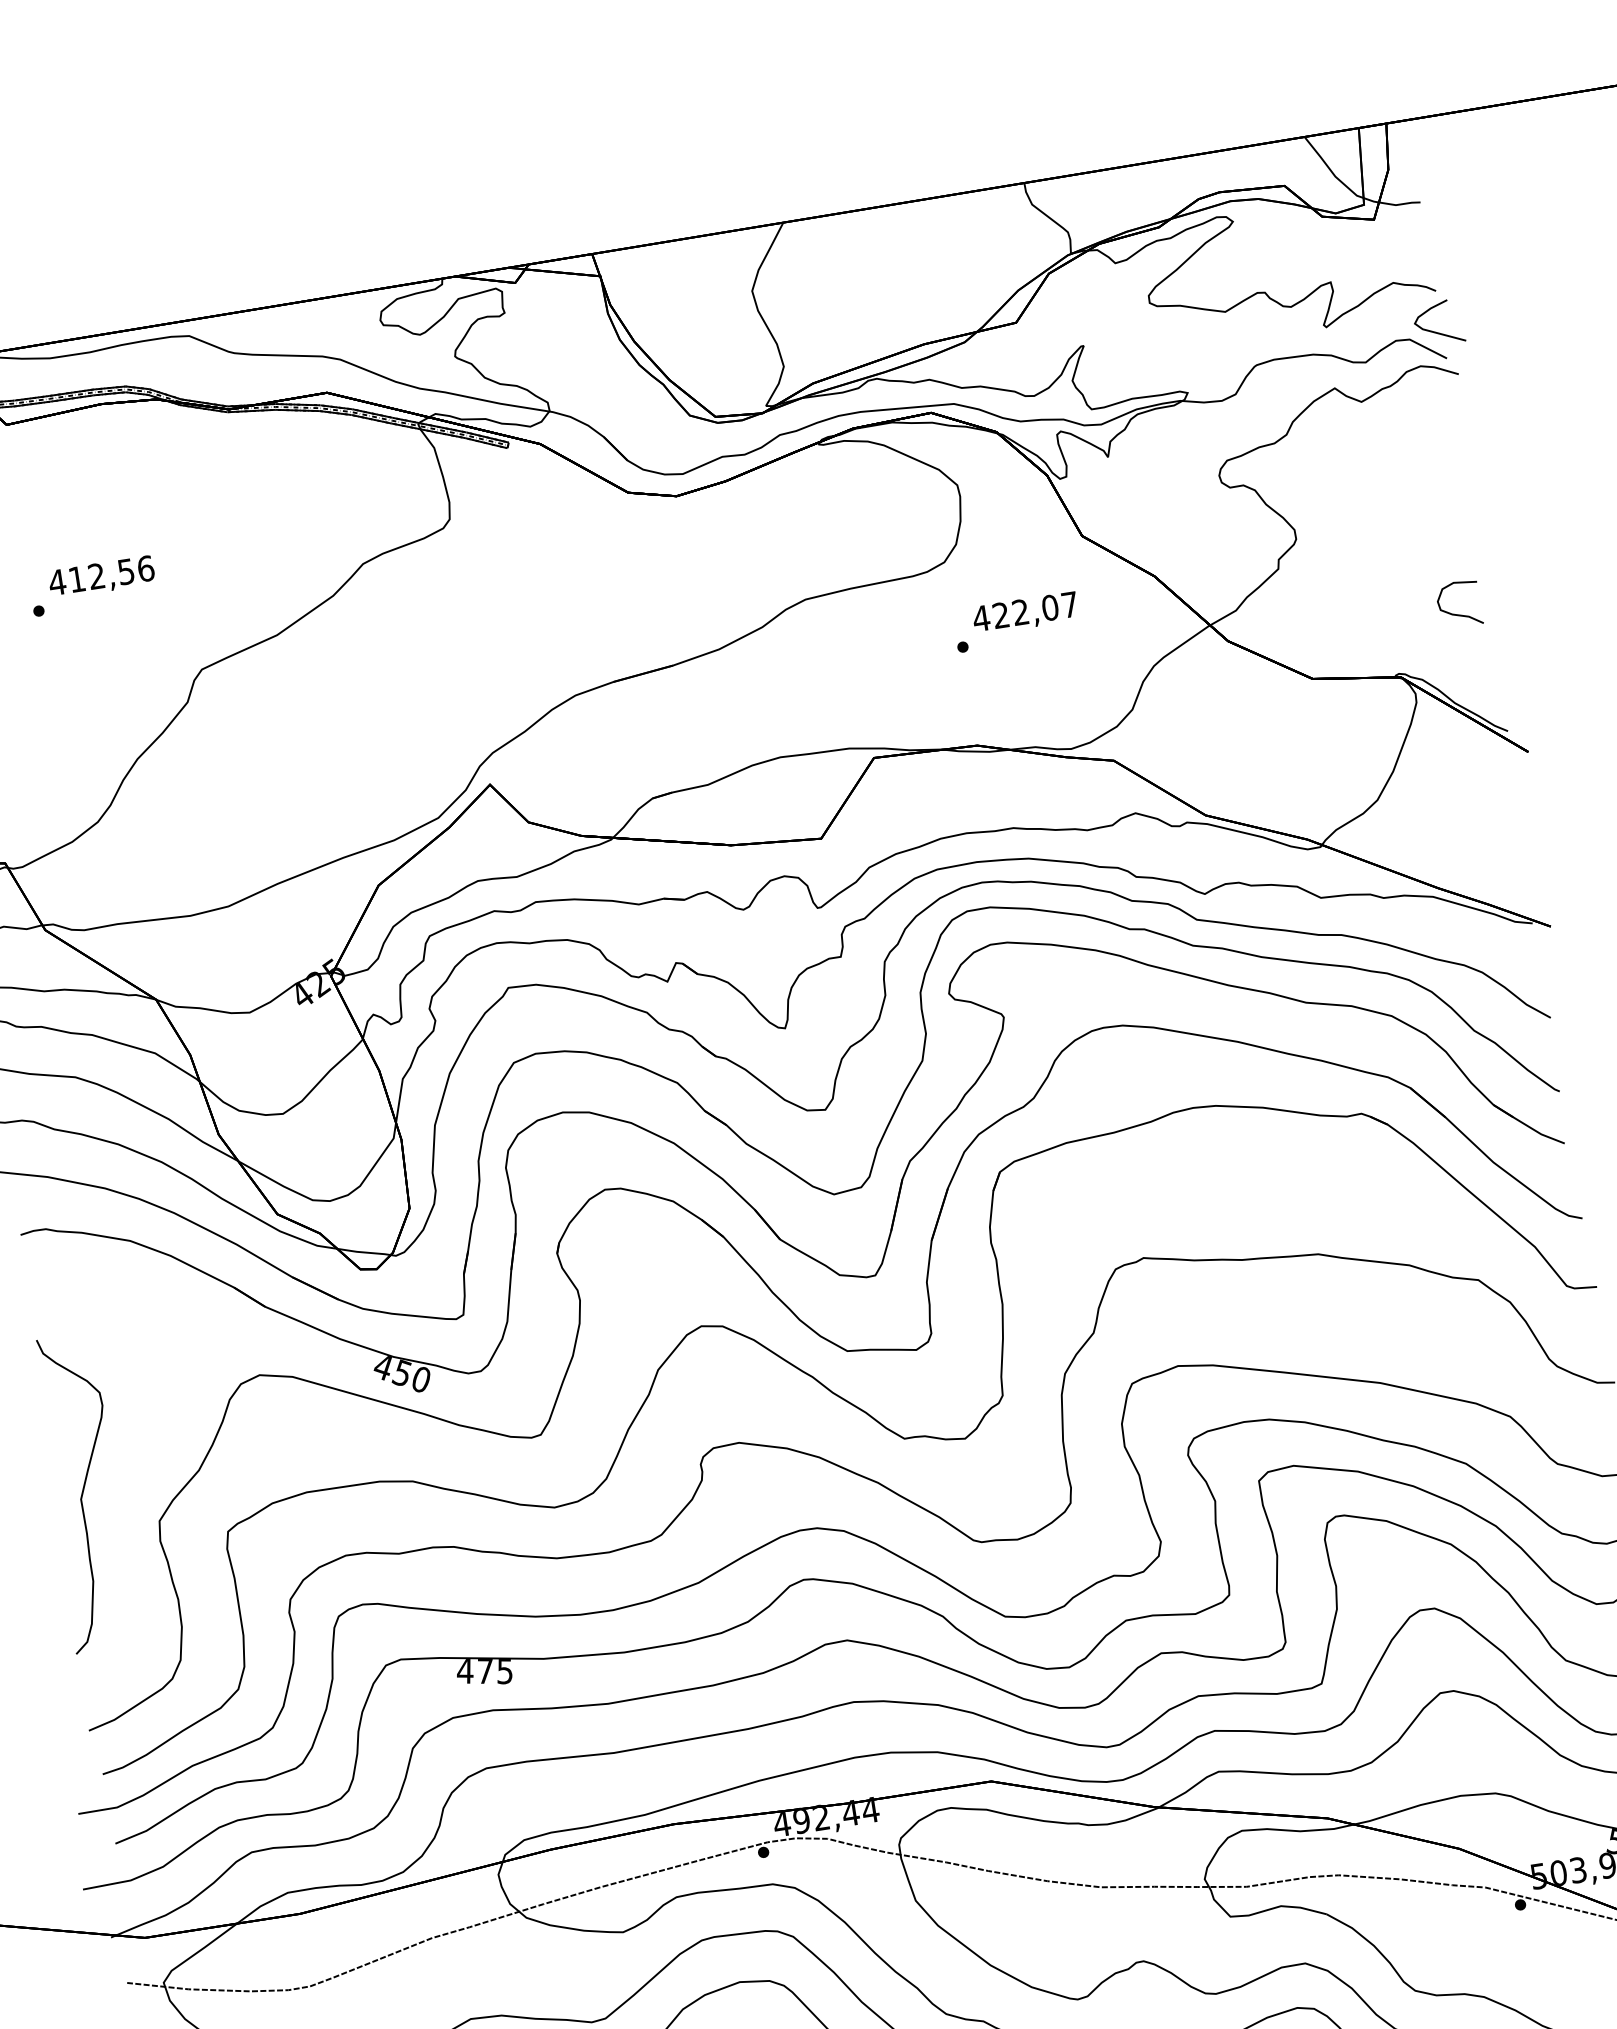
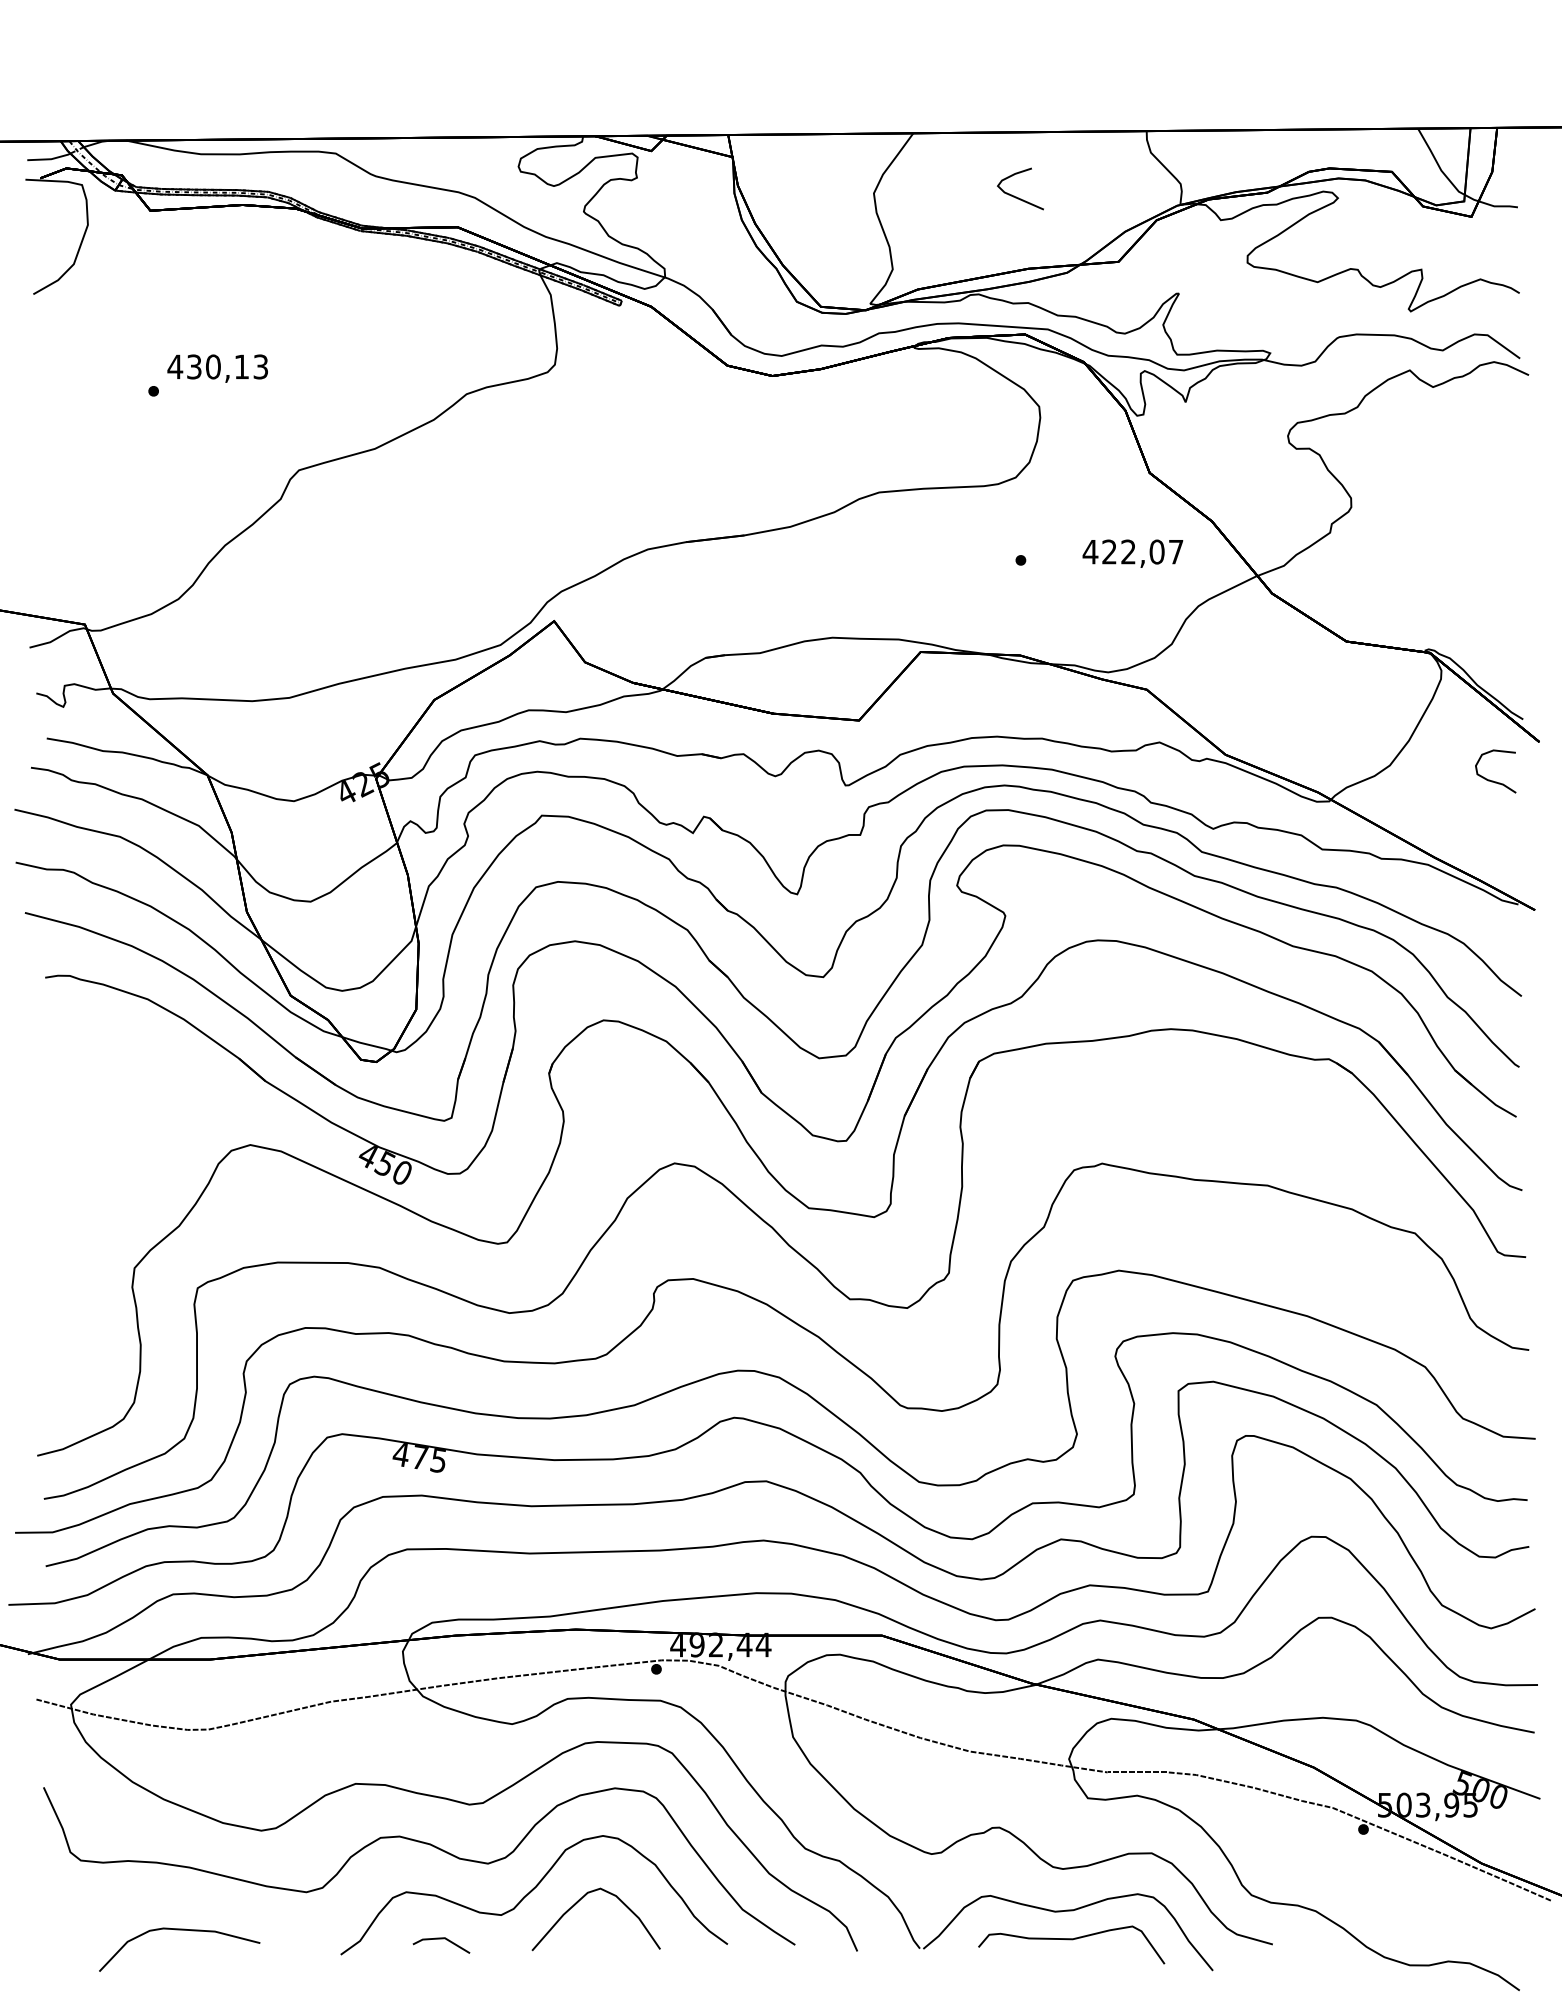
curve: (1435, 331) -> (1016, 196), moved
text: (111, 573) -> (227, 366), 412,56 -> 430,13
text: (1025, 613) -> (1132, 553), moved
curve: (1458, 613) -> (1493, 780), moved
curve: (84, 1491) -> (67, 1229), removed

